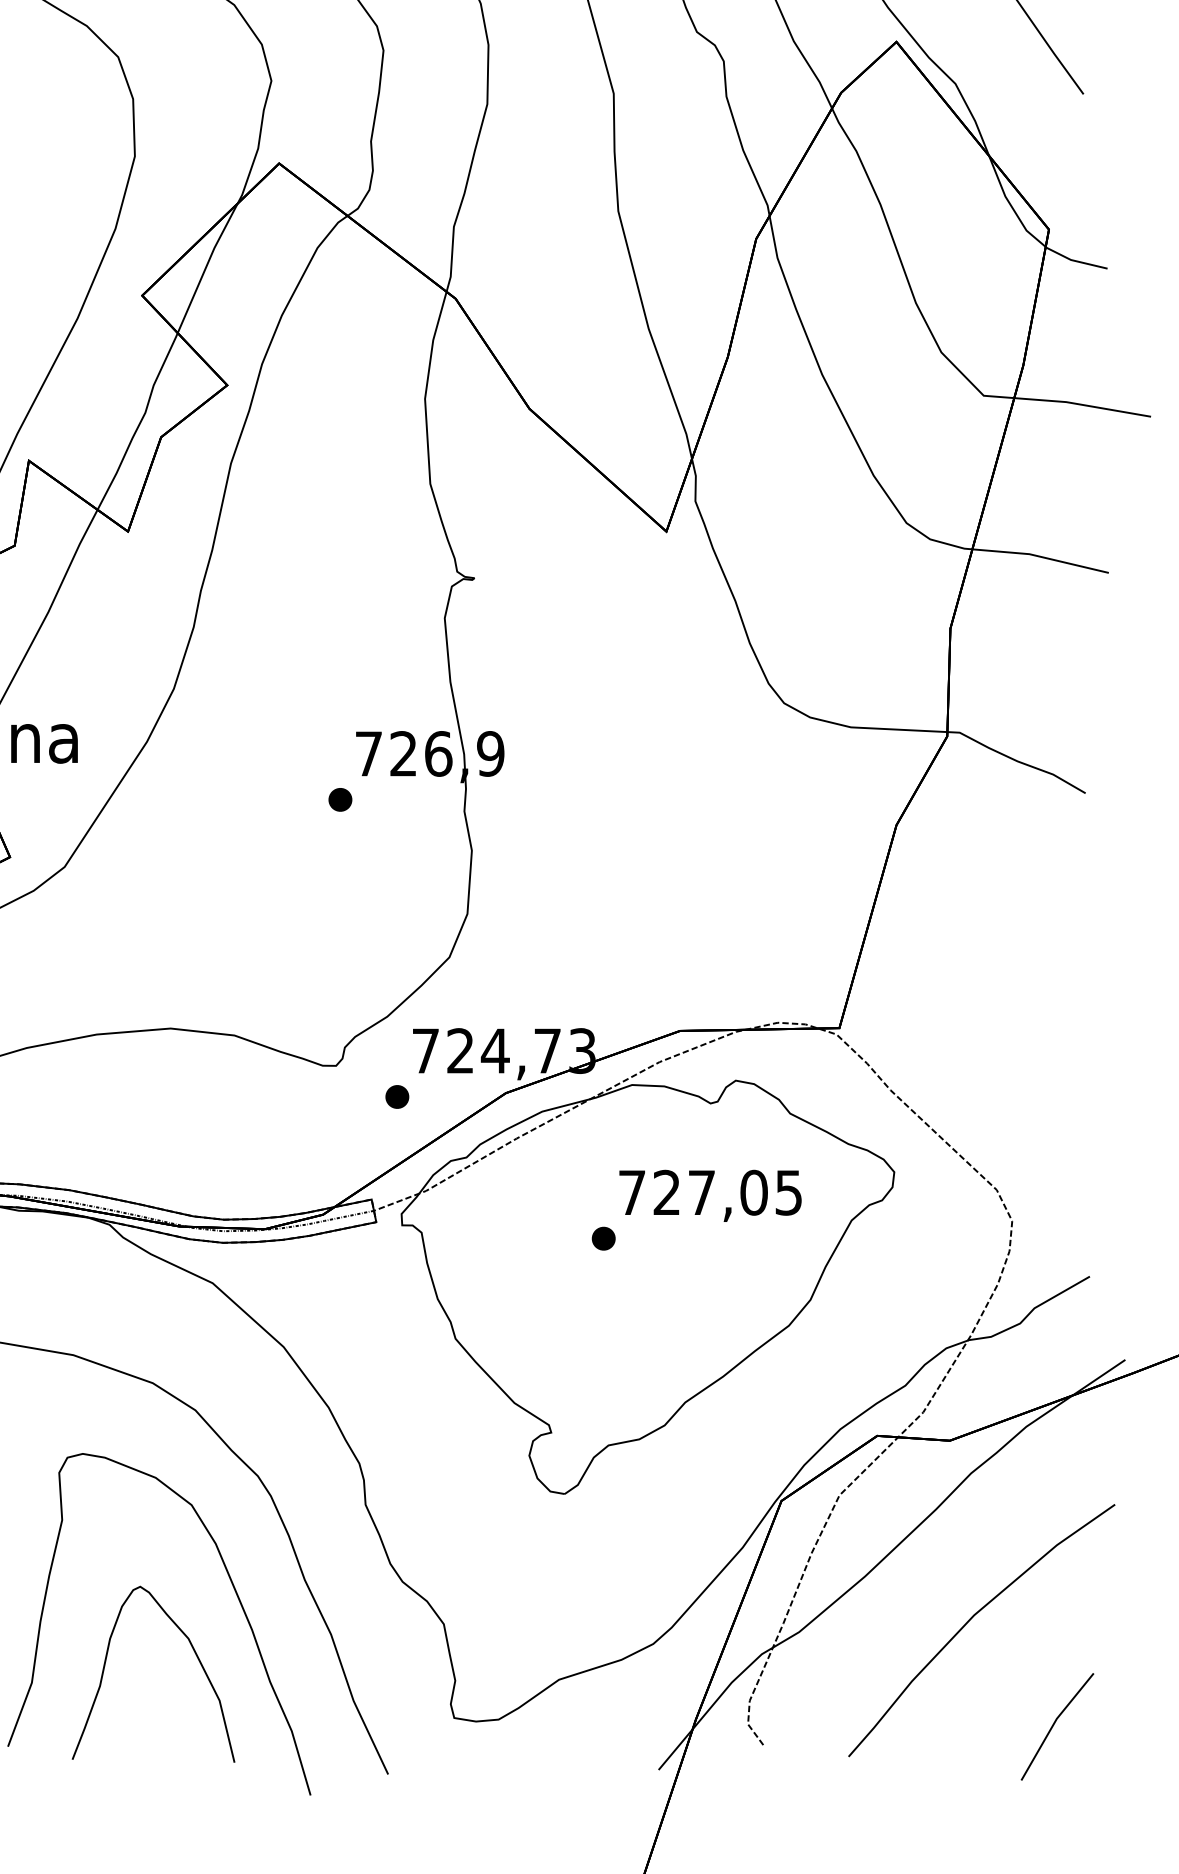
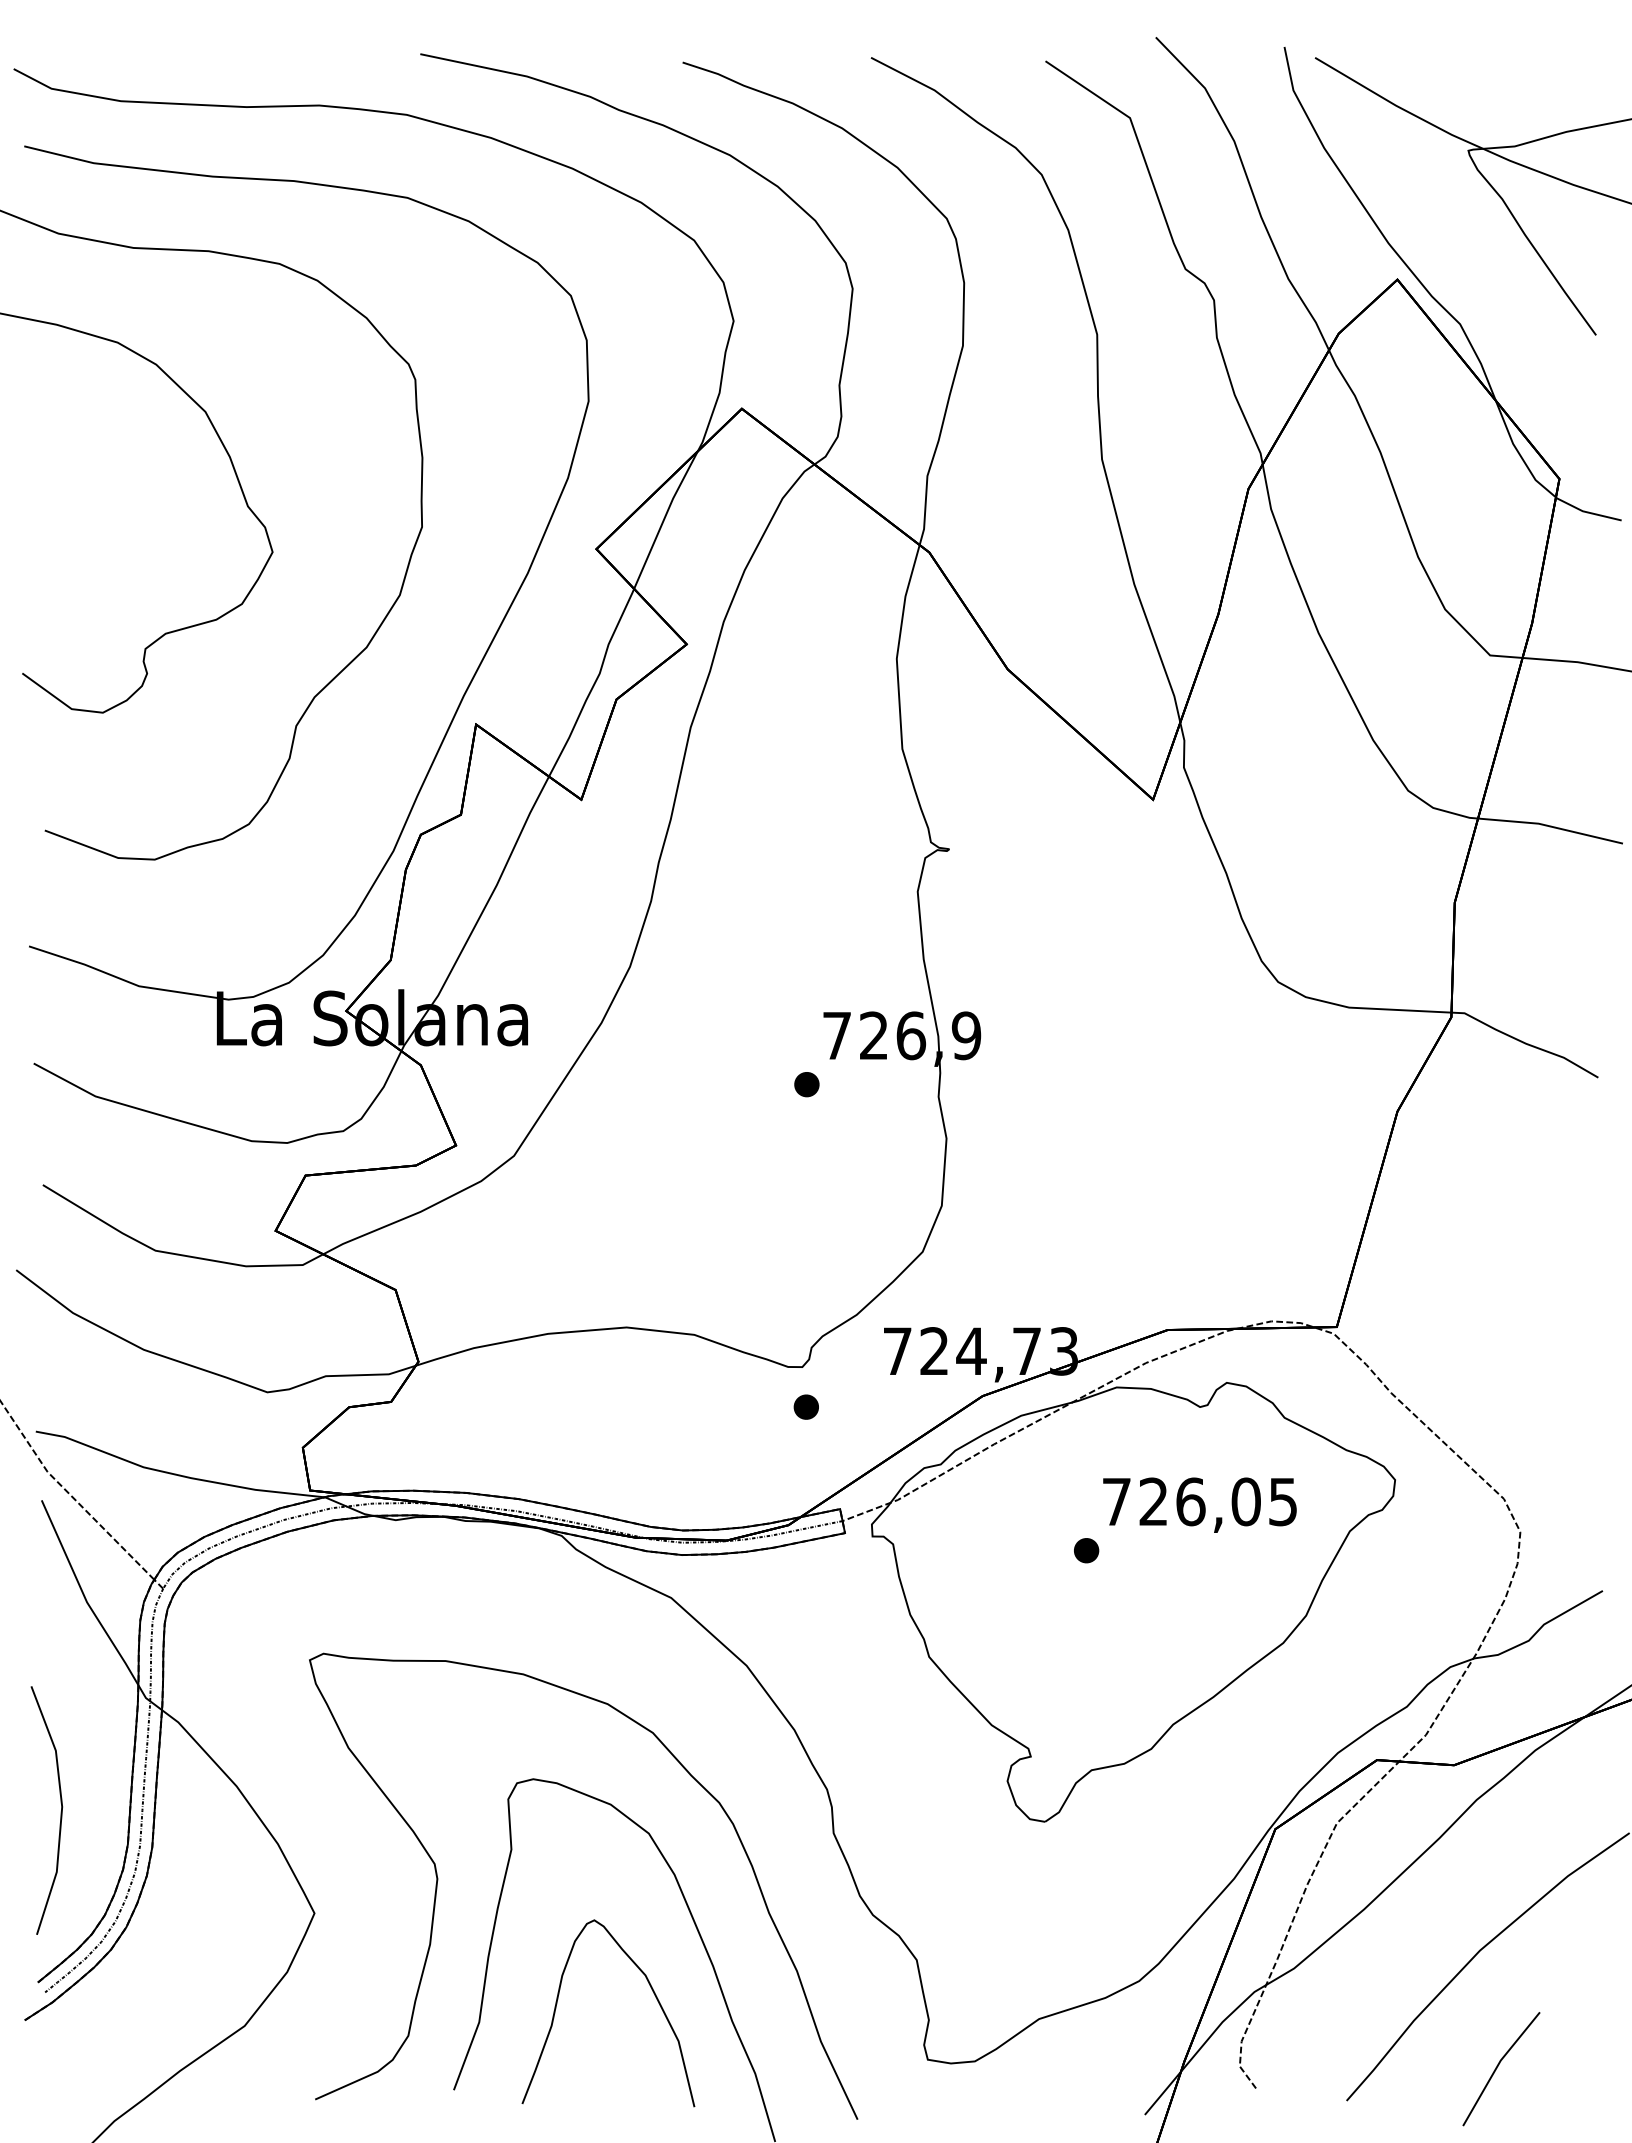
part: (396, 1096) -> (805, 1406), moved
text: (701, 1192) -> (1190, 1501), 727,05 -> 726,05
line: (1053, 1726) -> (1497, 2068), moved

